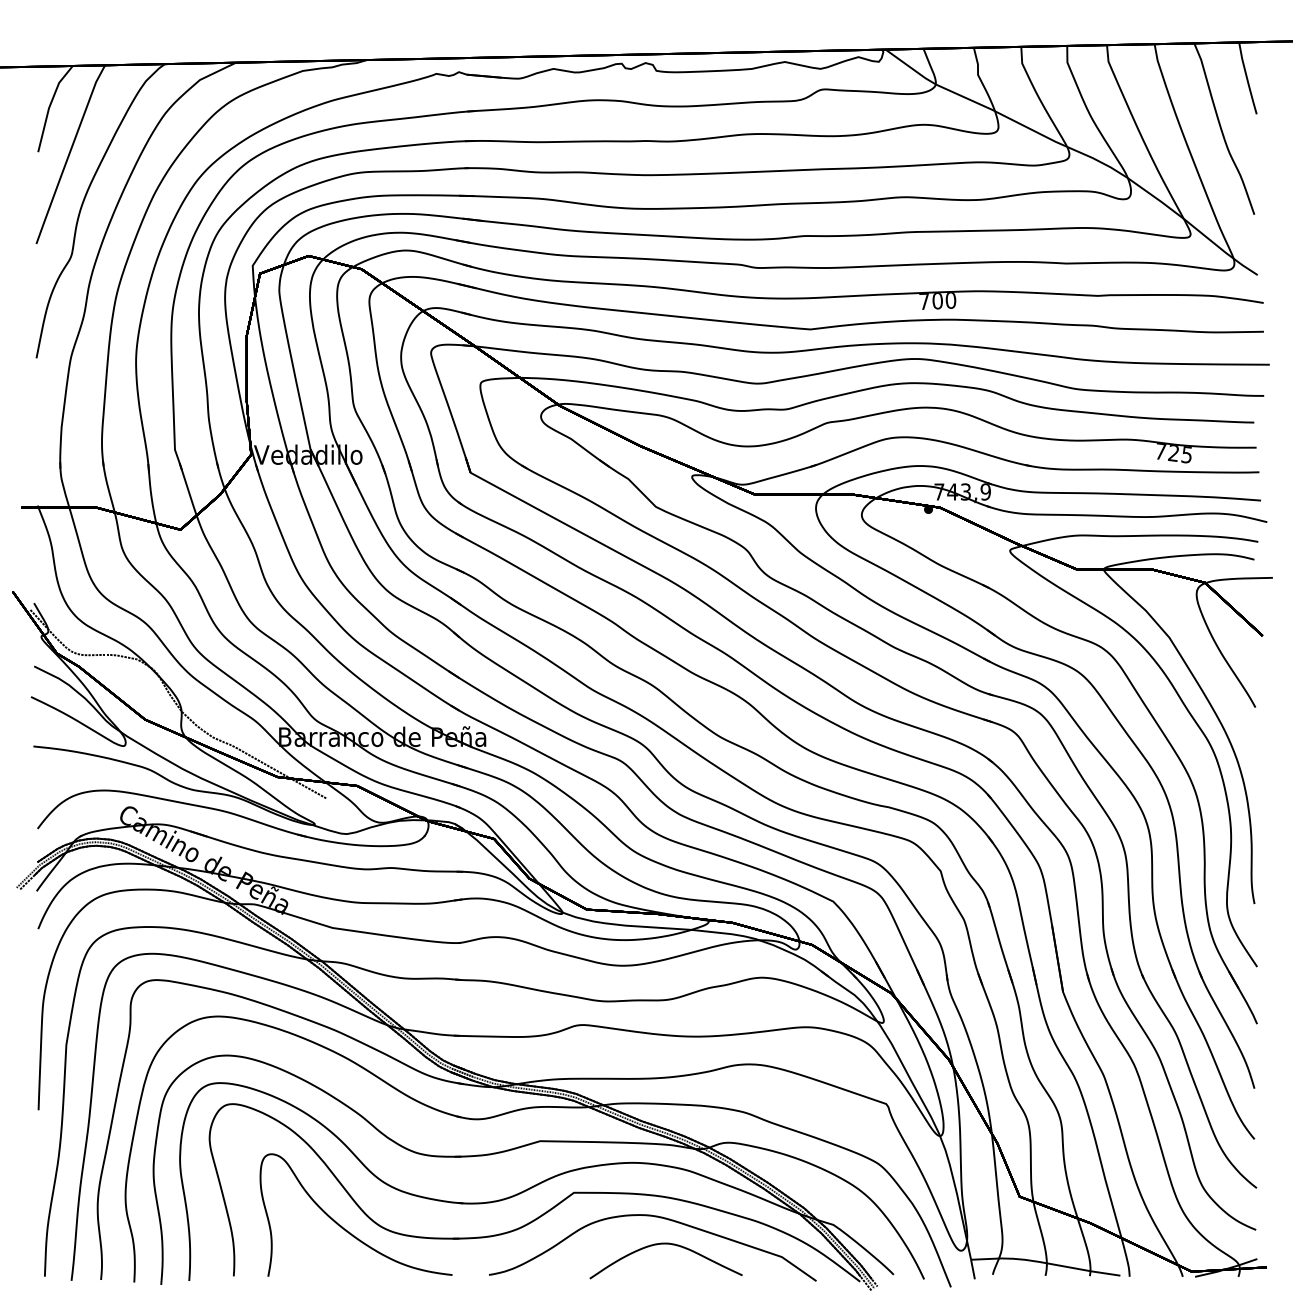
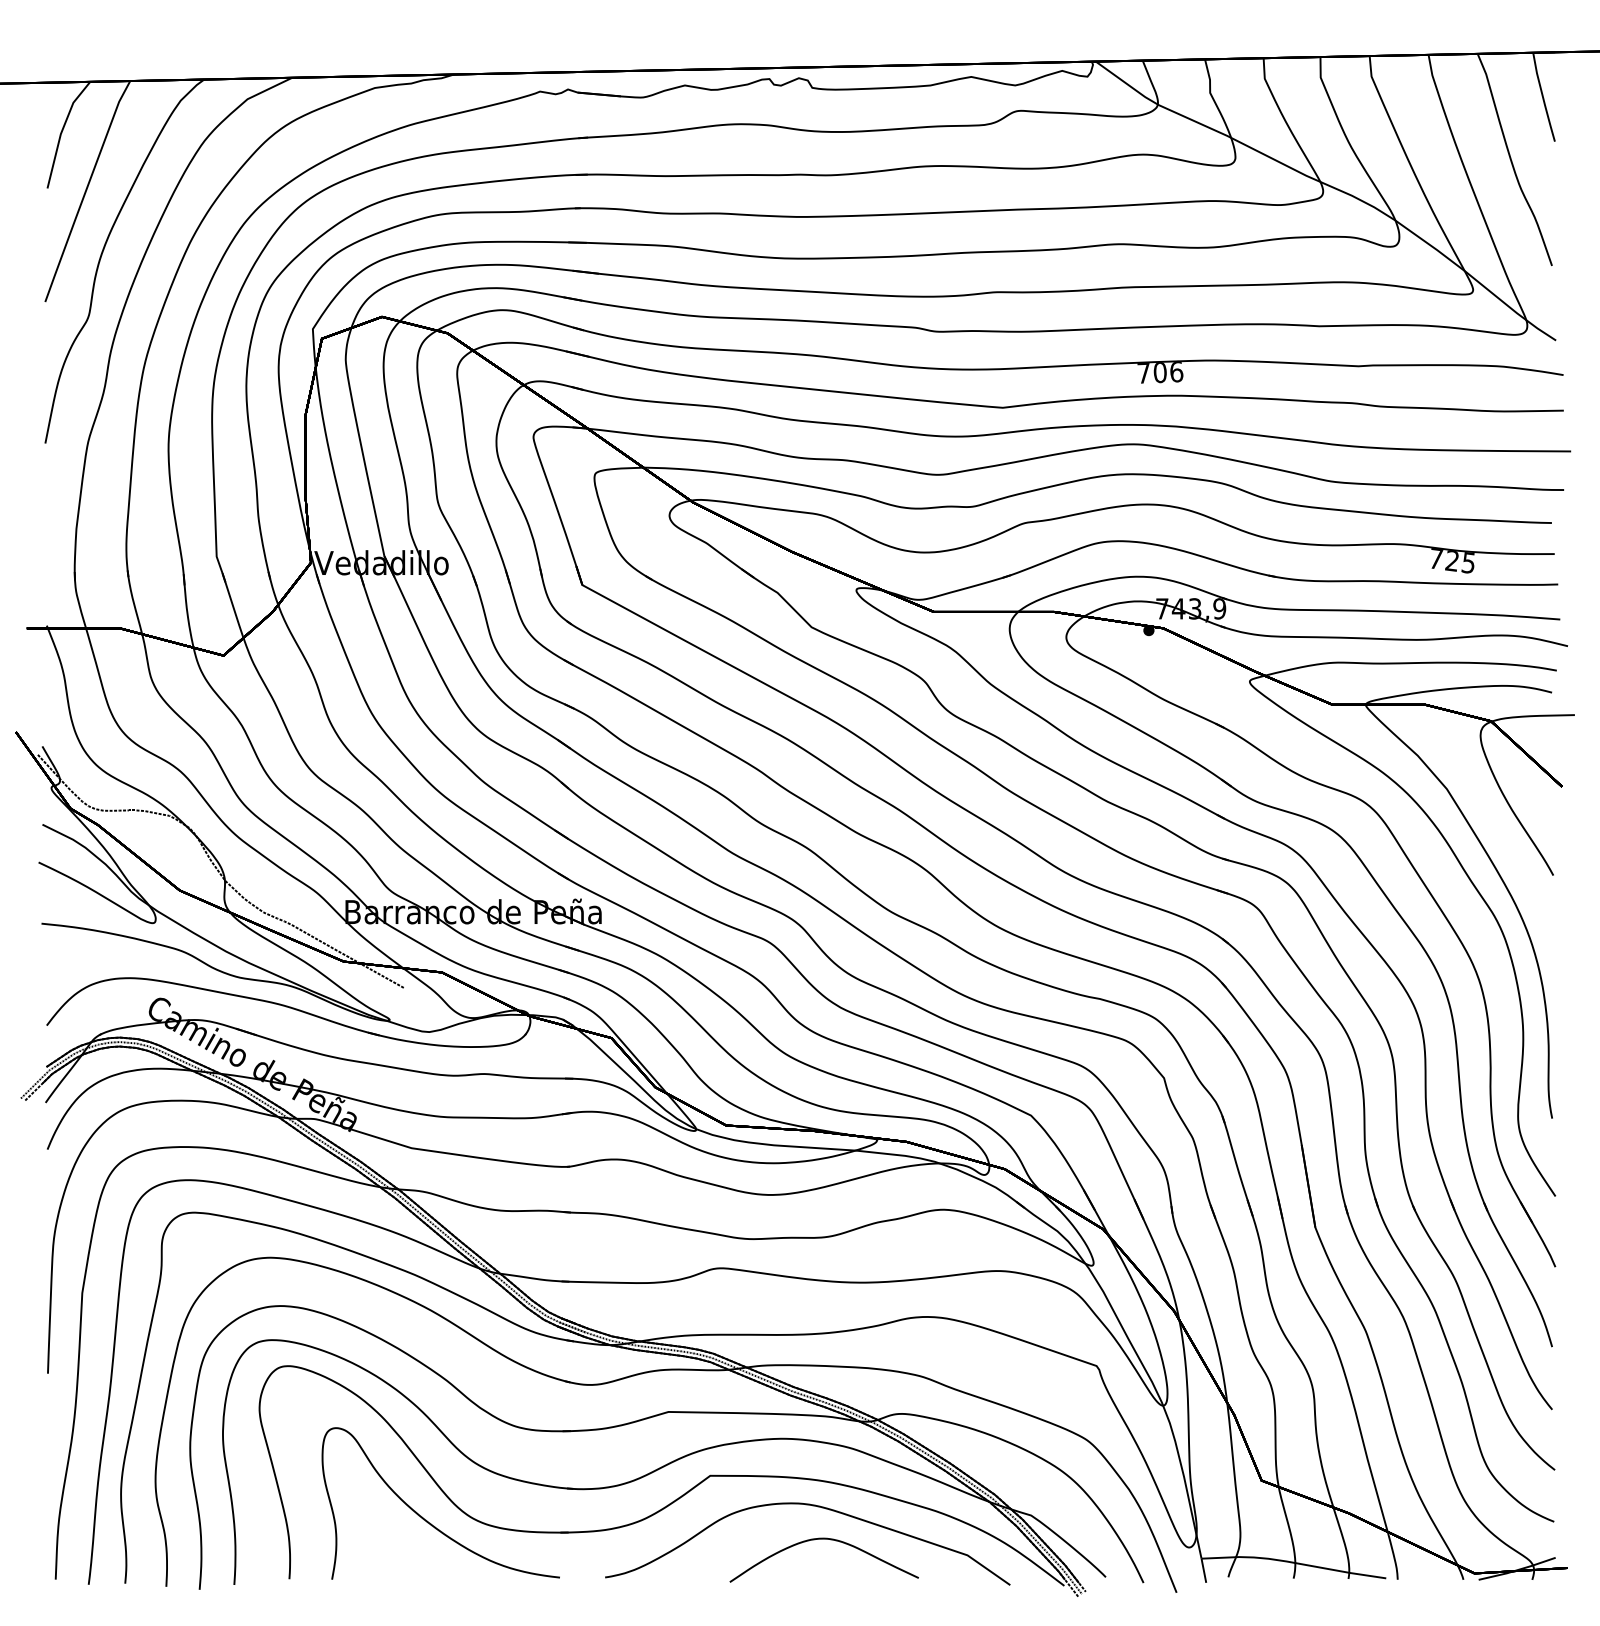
text: (950, 300) -> (1176, 371), 700 -> 706

